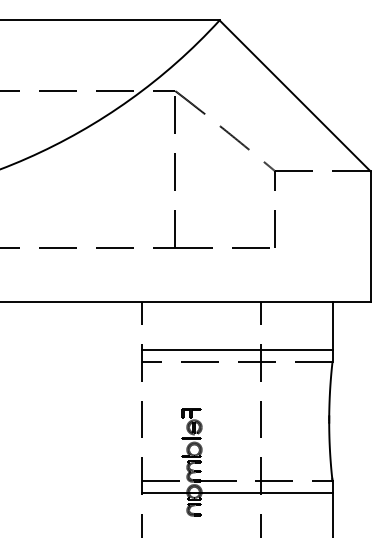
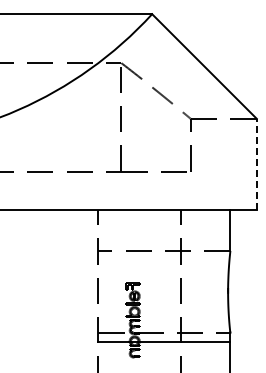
line: (370, 235) -> (256, 163), solid -> dashed
line: (237, 349) -> (164, 242), removed

